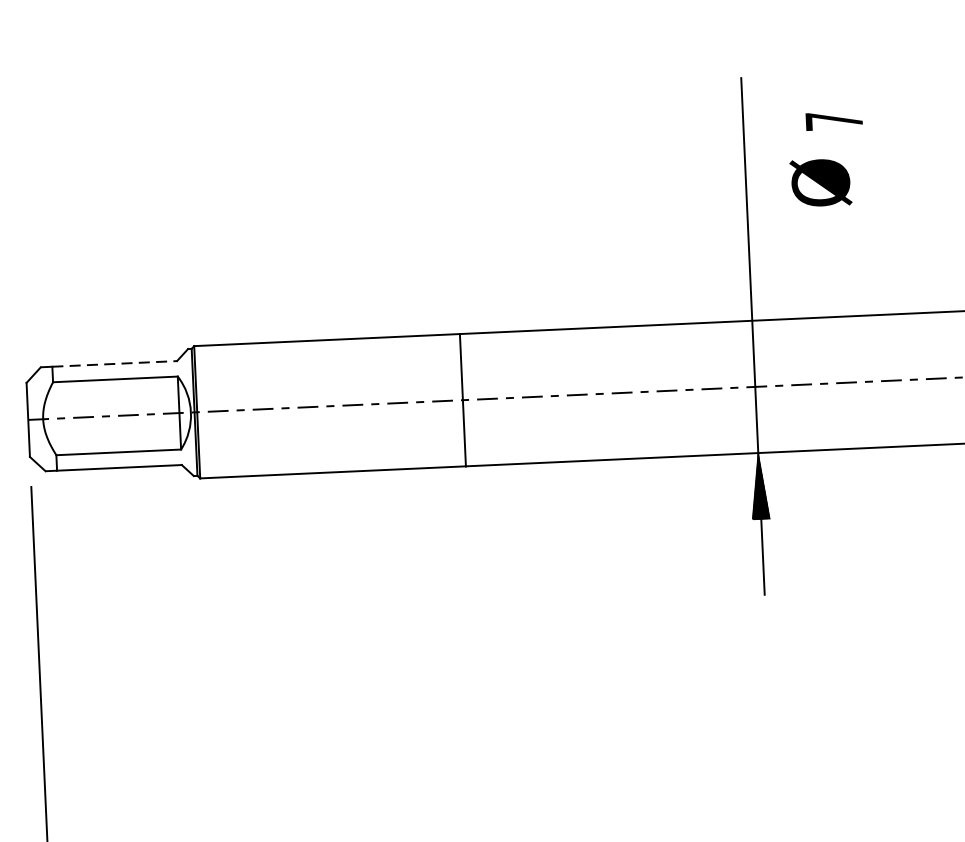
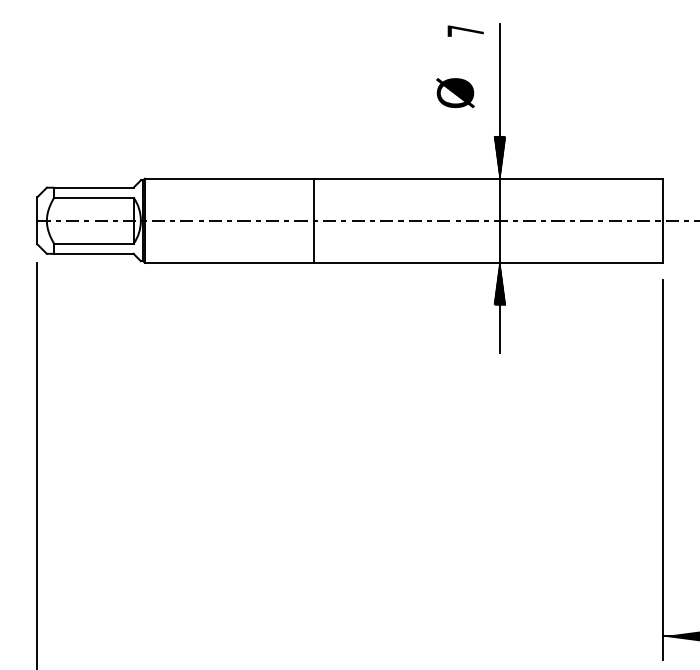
text: (833, 119) -> (465, 30), moved
text: (820, 183) -> (455, 93), moved
hatch: (750, 287) -> (499, 157), added
line: (114, 363) -> (93, 187), dashed -> solid

